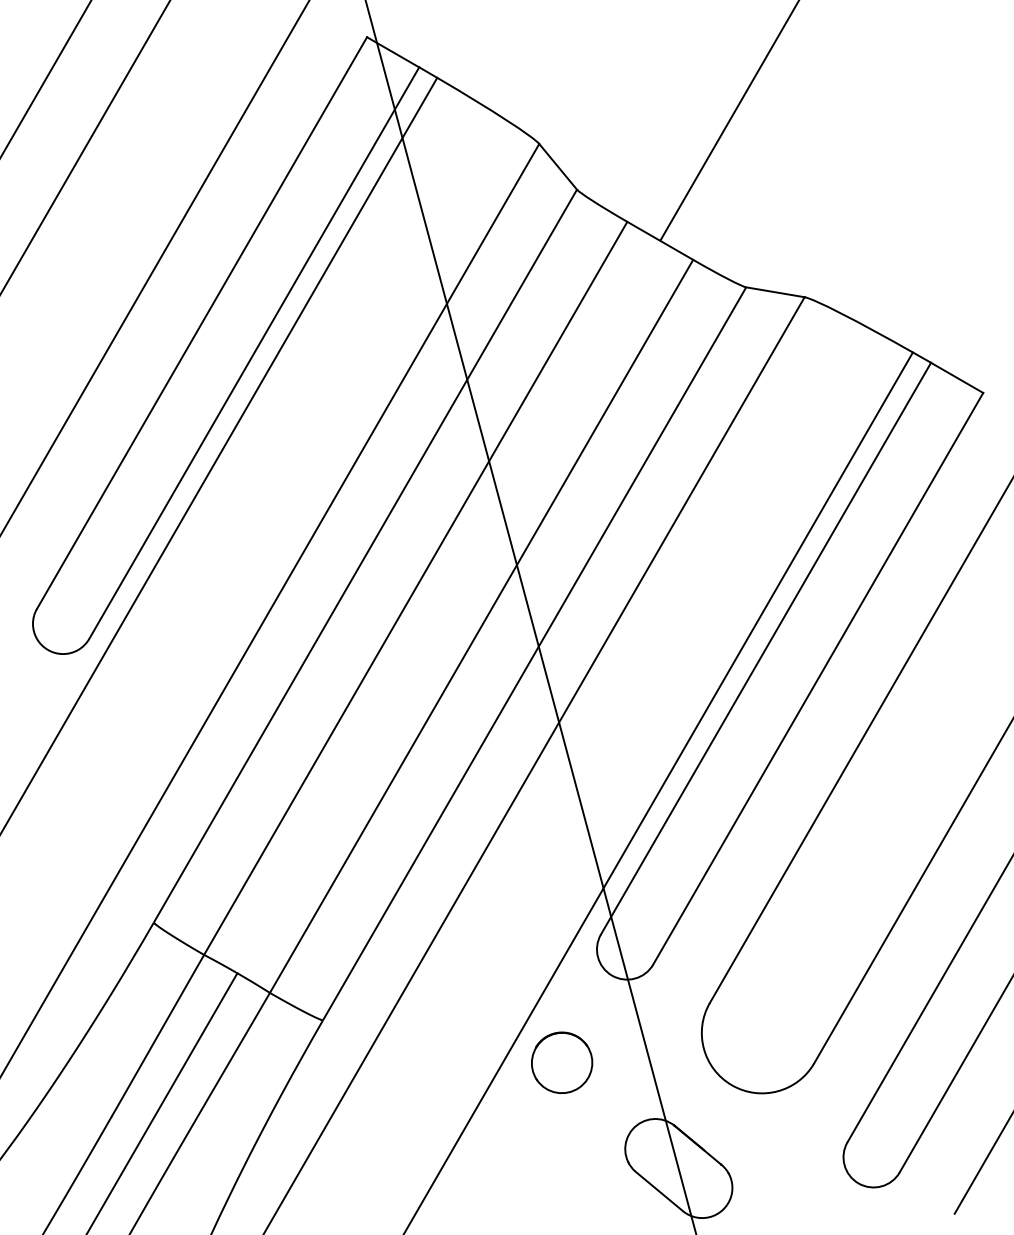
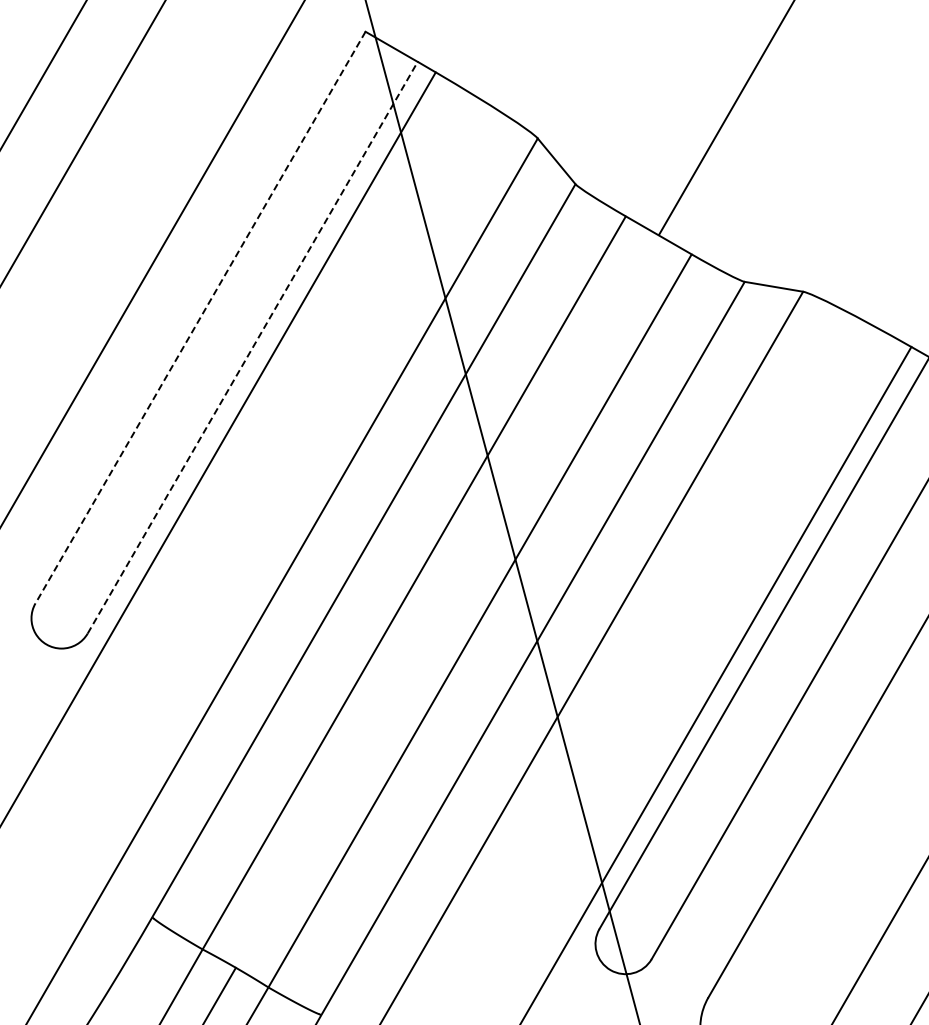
line: (201, 323) -> (200, 318), solid -> dashed
line: (254, 352) -> (253, 347), solid -> dashed

